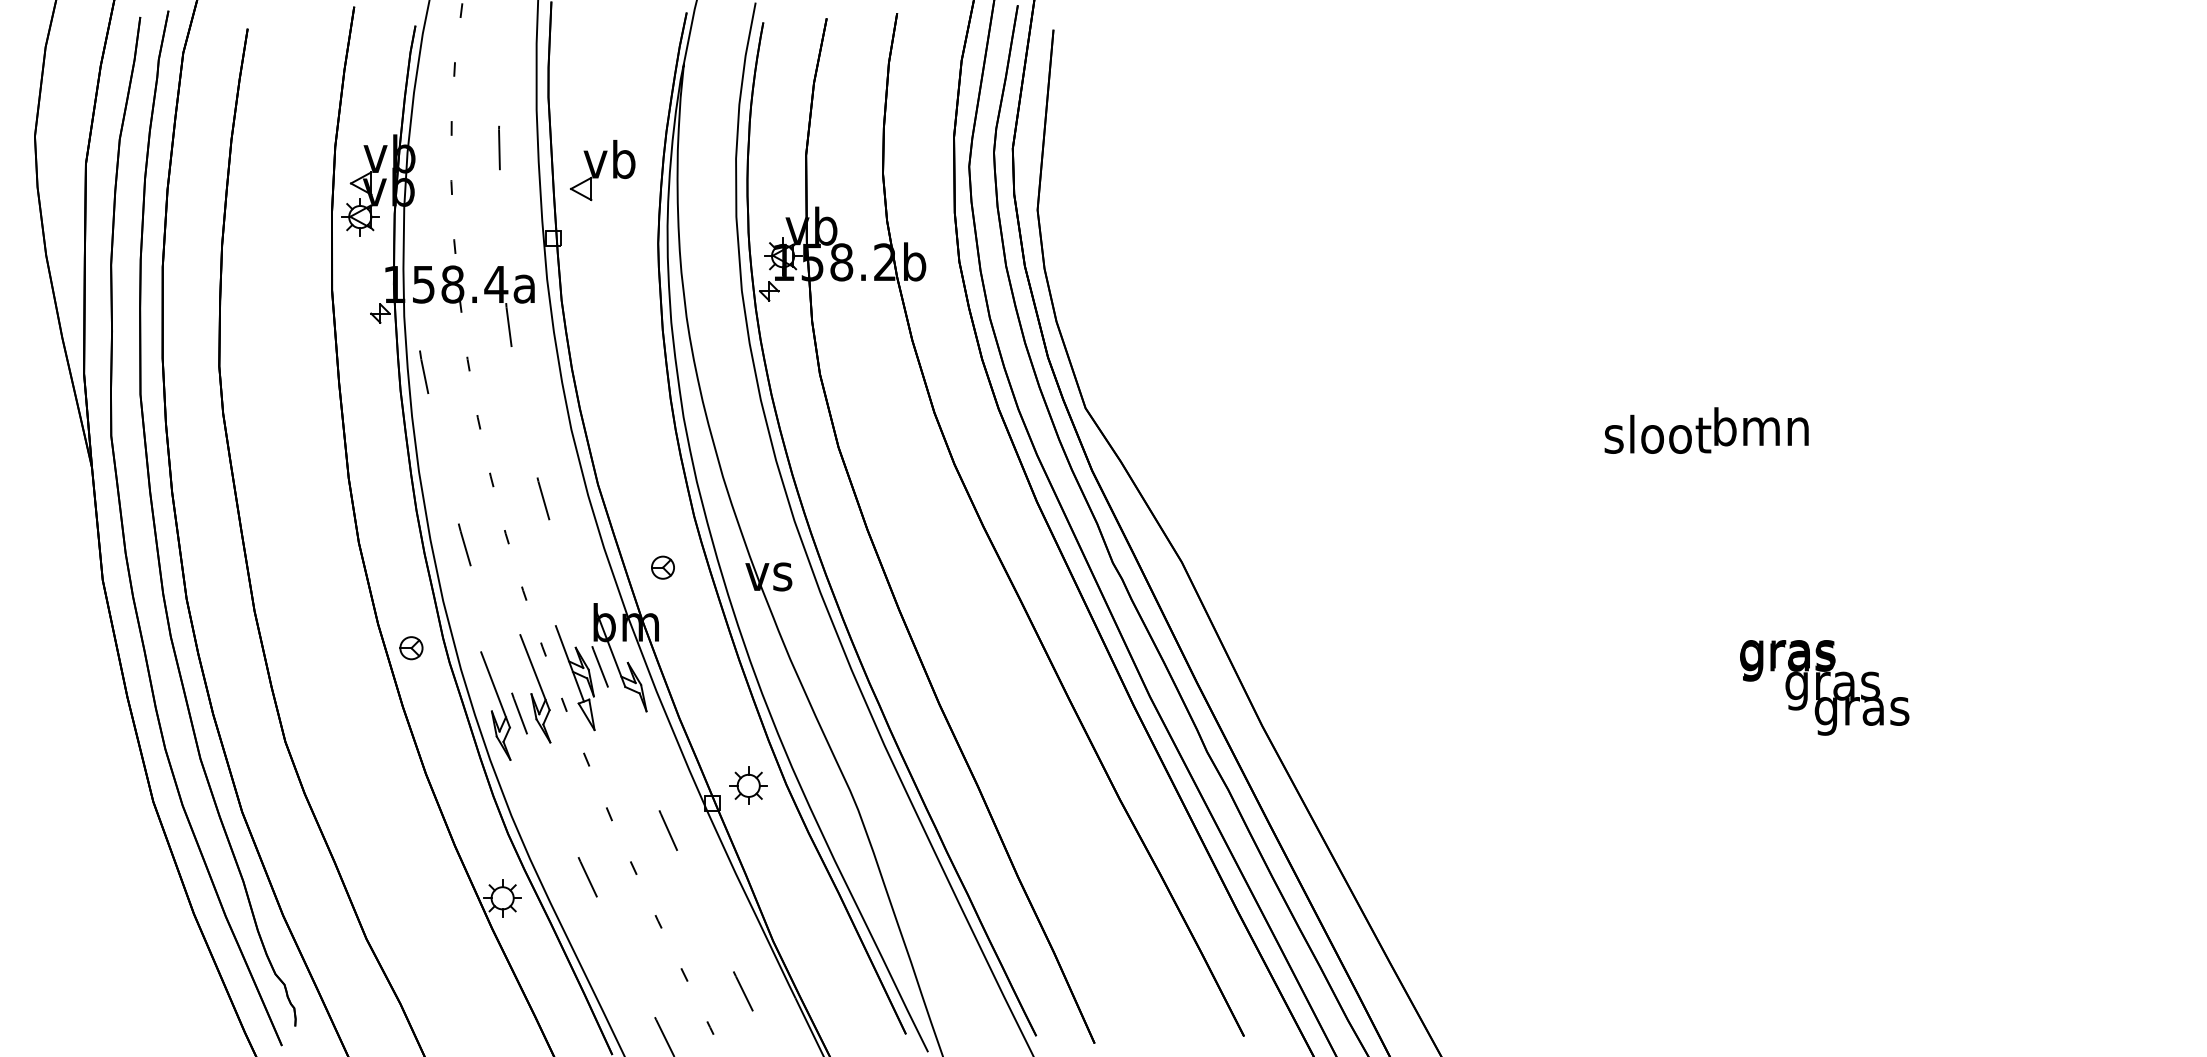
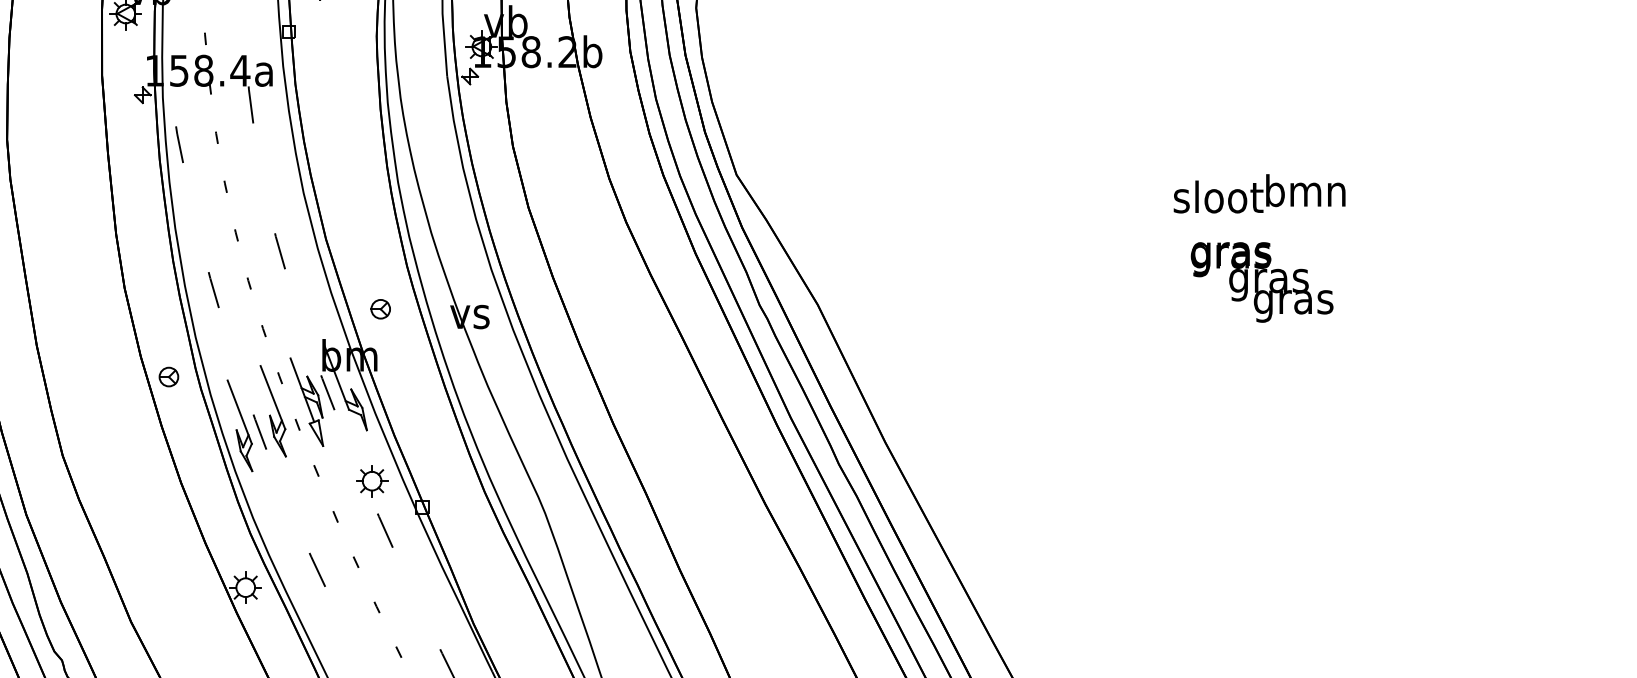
text: (1824, 687) -> (1262, 282), moved
part: (748, 785) -> (371, 480), moved

